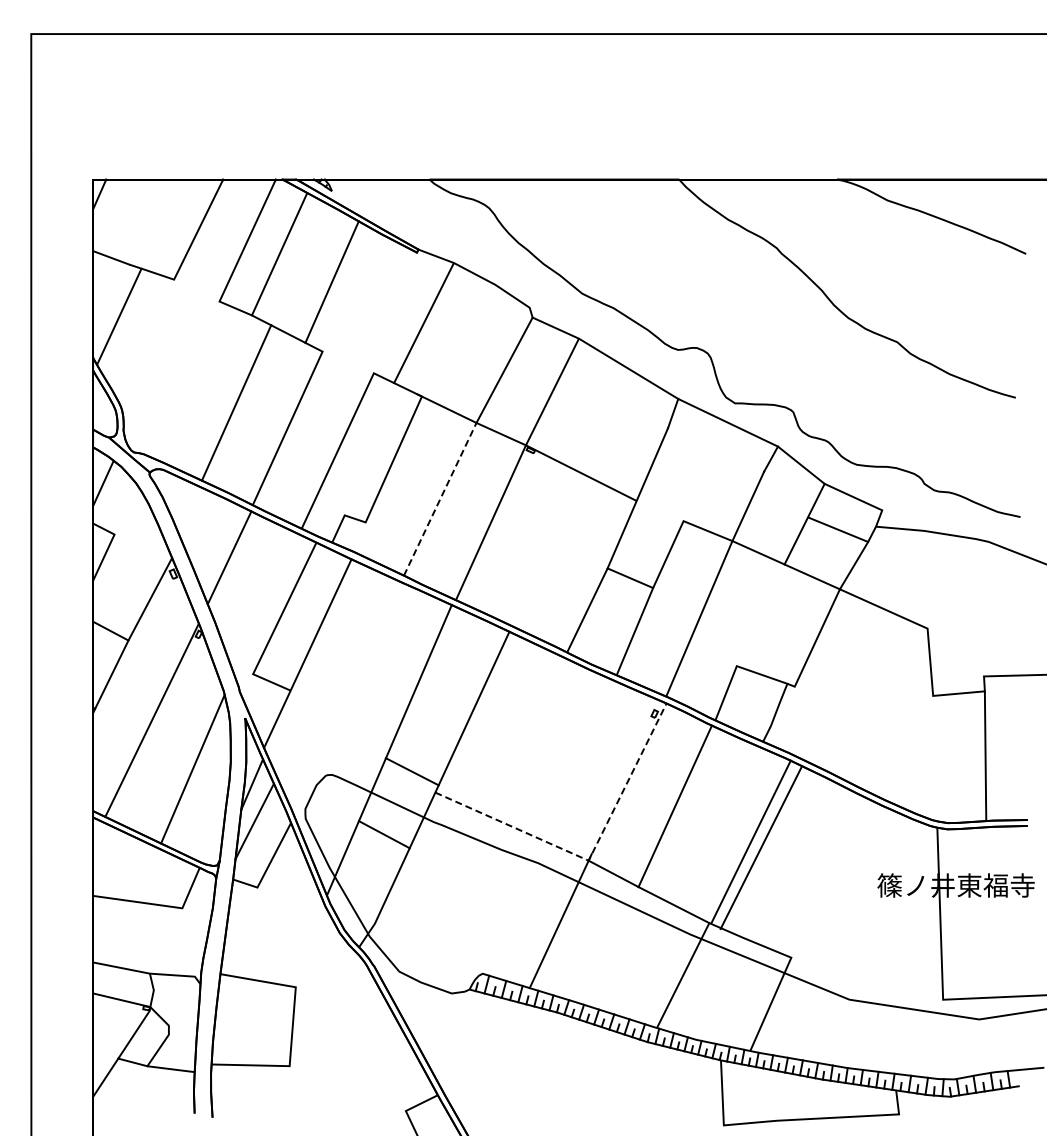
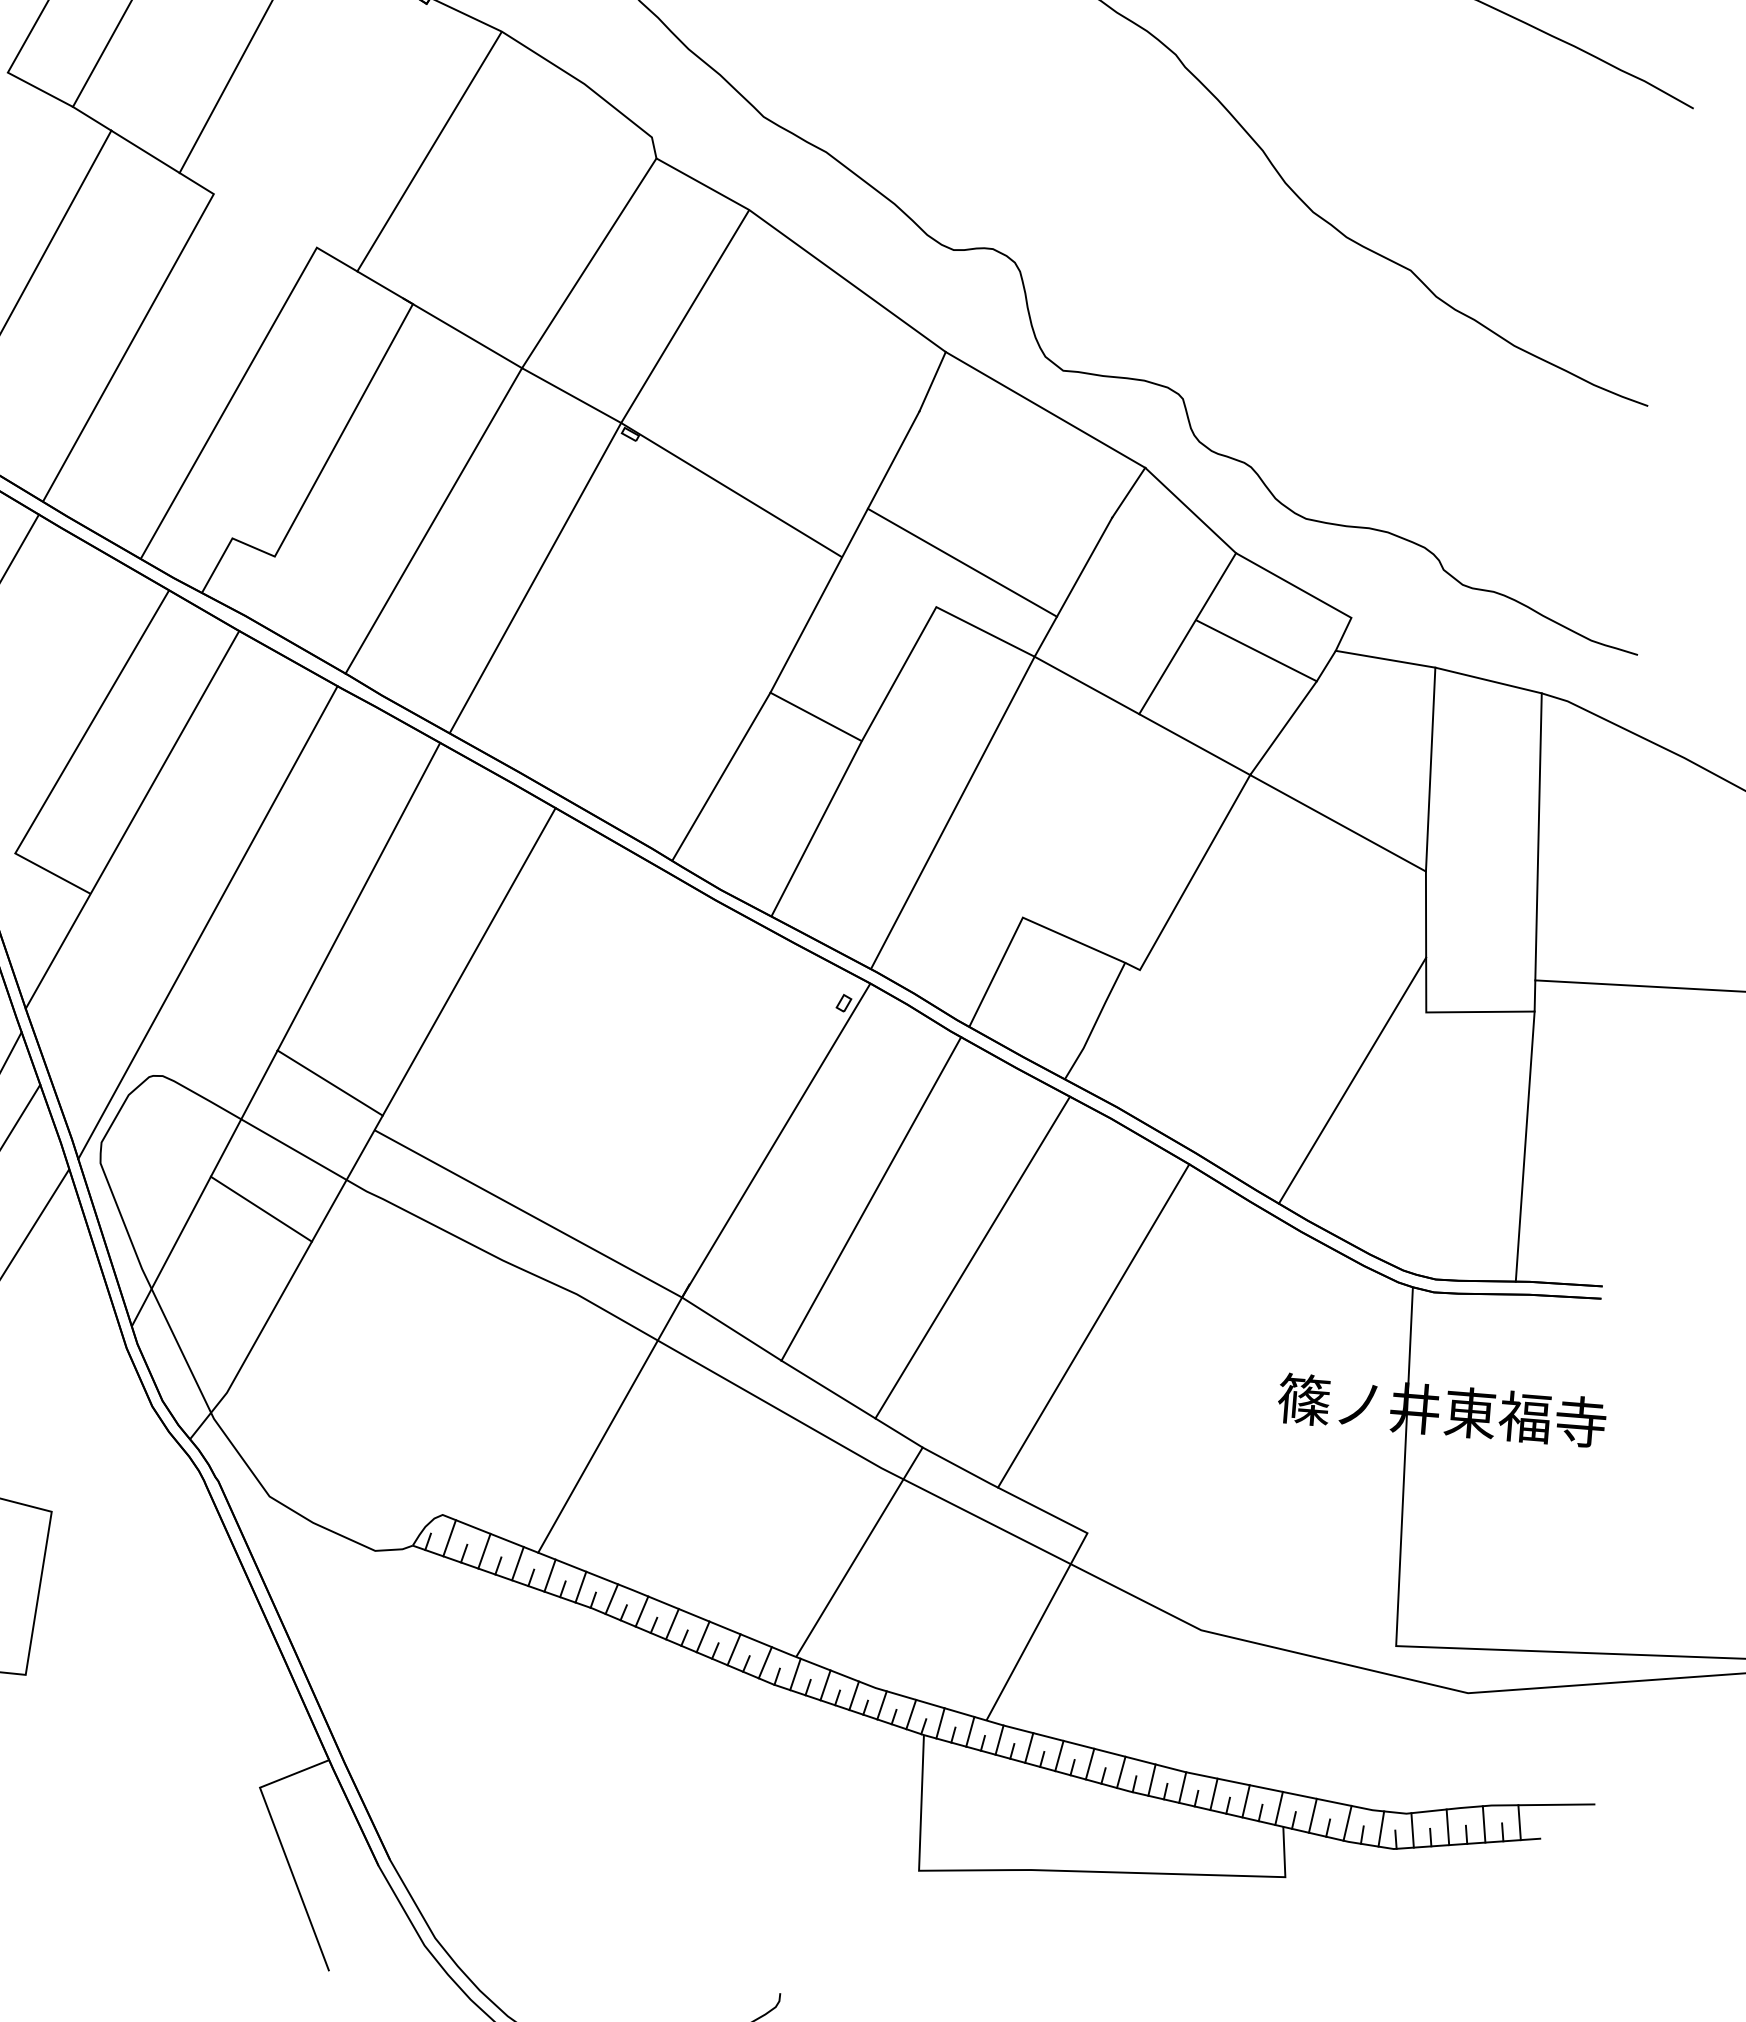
line: (694, 498) -> (962, 561), added
line: (440, 499) -> (434, 521), dashed -> solid
line: (925, 579) -> (1429, 768), added
line: (980, 607) -> (1539, 836), added
line: (347, 699) -> (207, 921), added
line: (900, 730) -> (1352, 1078), added
line: (750, 841) -> (1091, 1325), moved
line: (760, 848) -> (971, 1257), moved
line: (590, 857) -> (686, 1291), dashed -> solid

